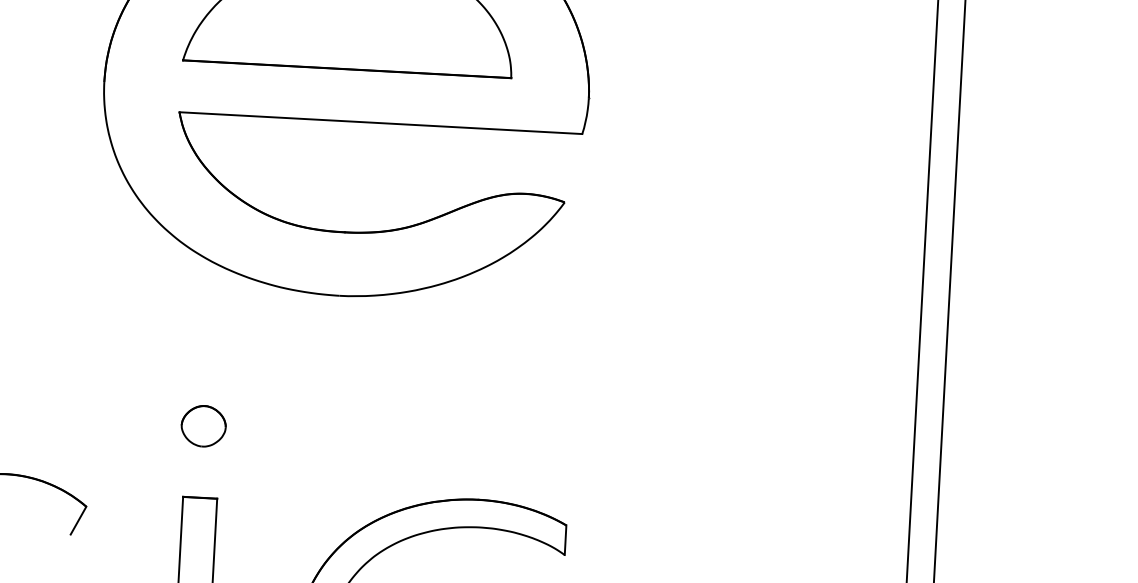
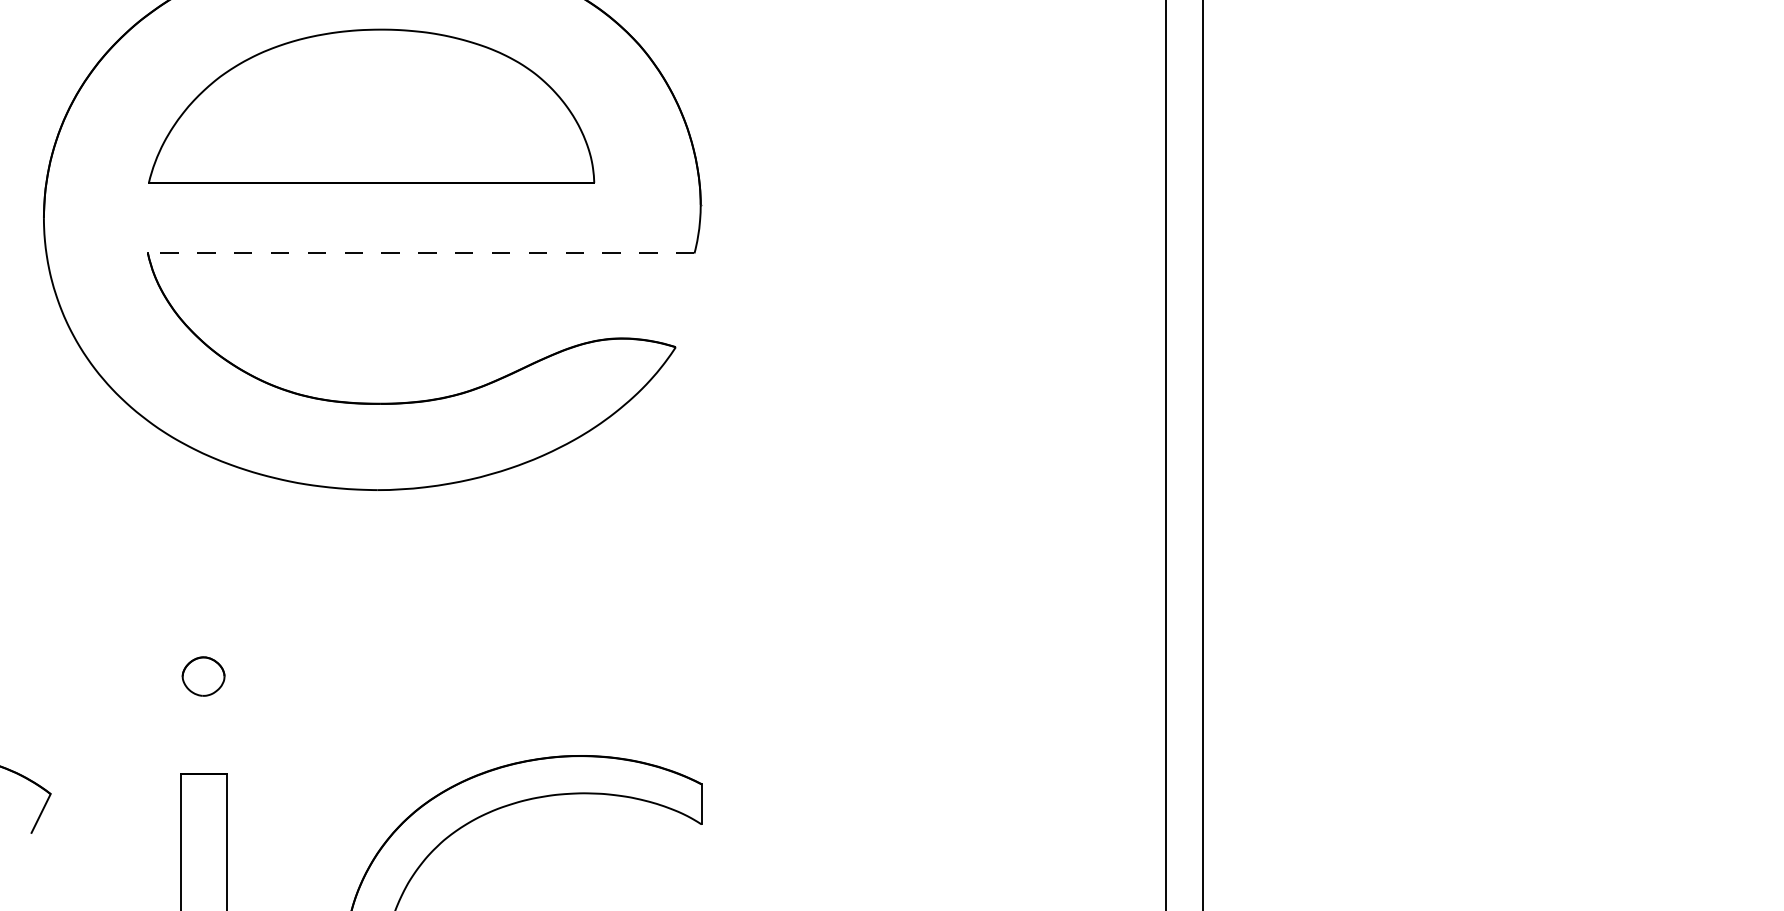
line: (380, 123) -> (420, 253), solid -> dashed
part: (203, 426) -> (203, 676), size x0.7

